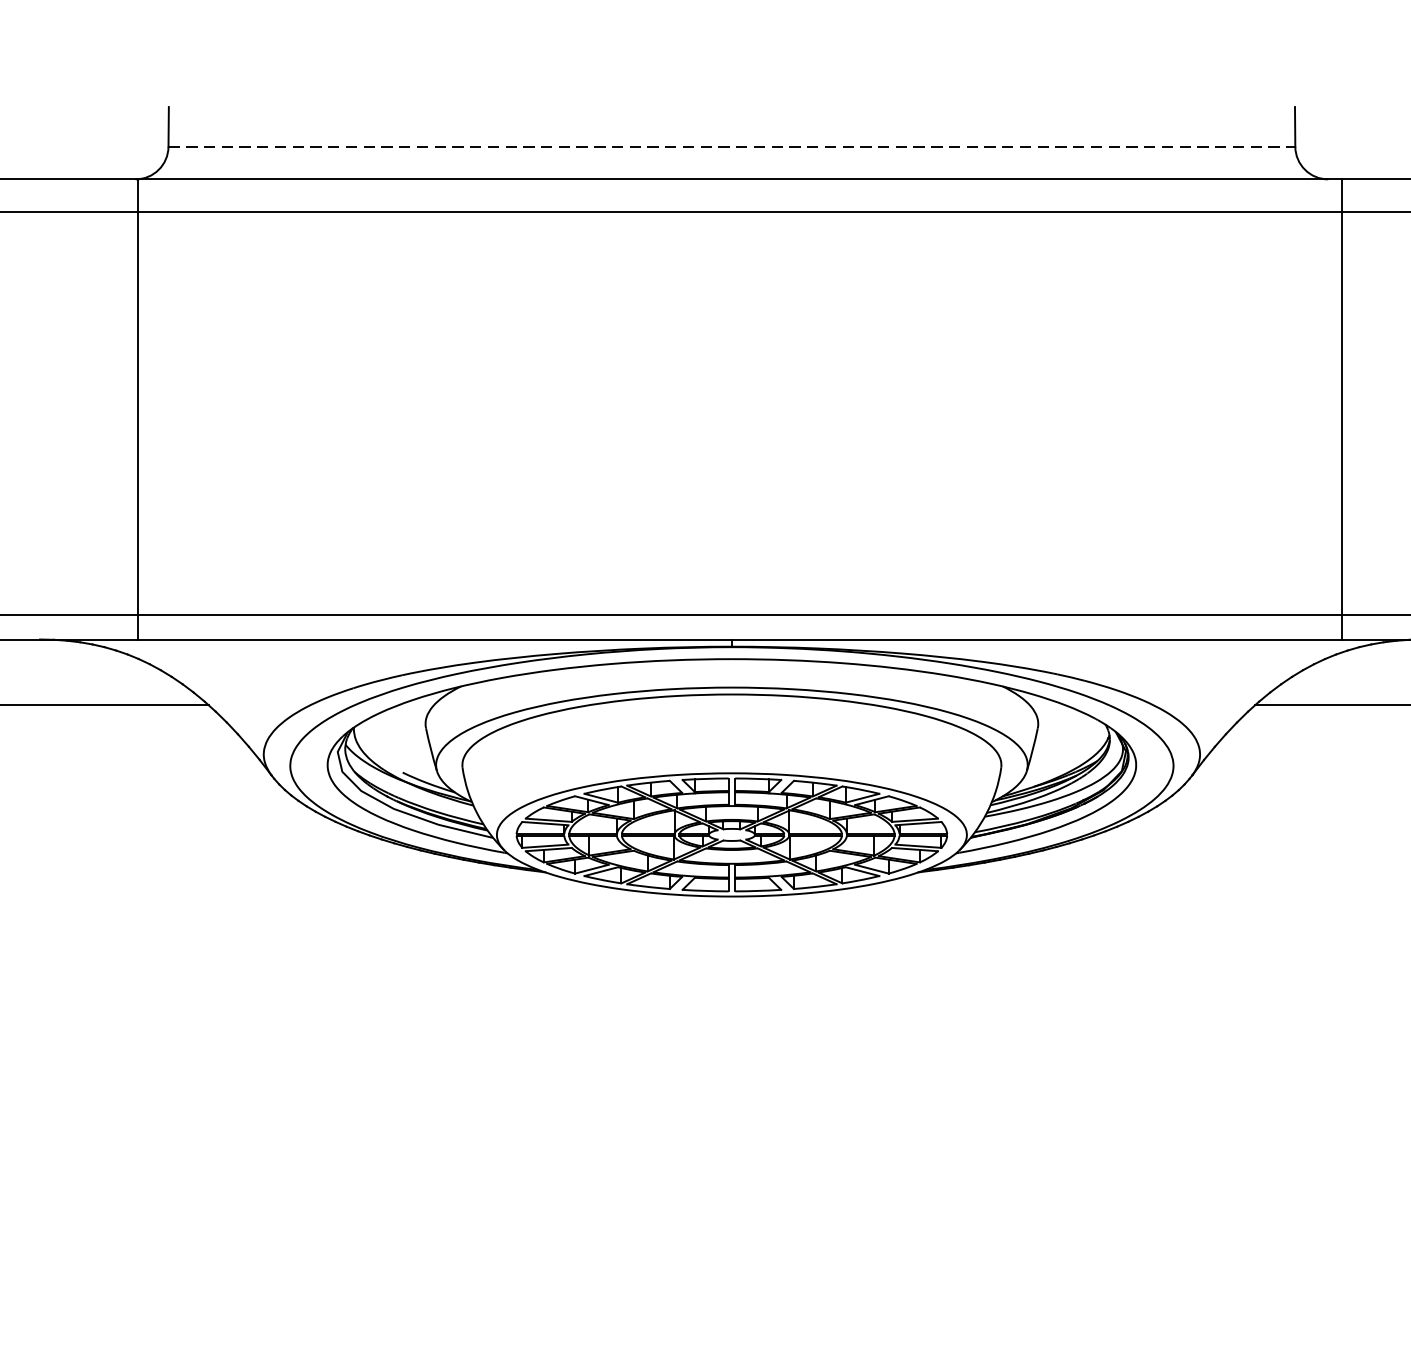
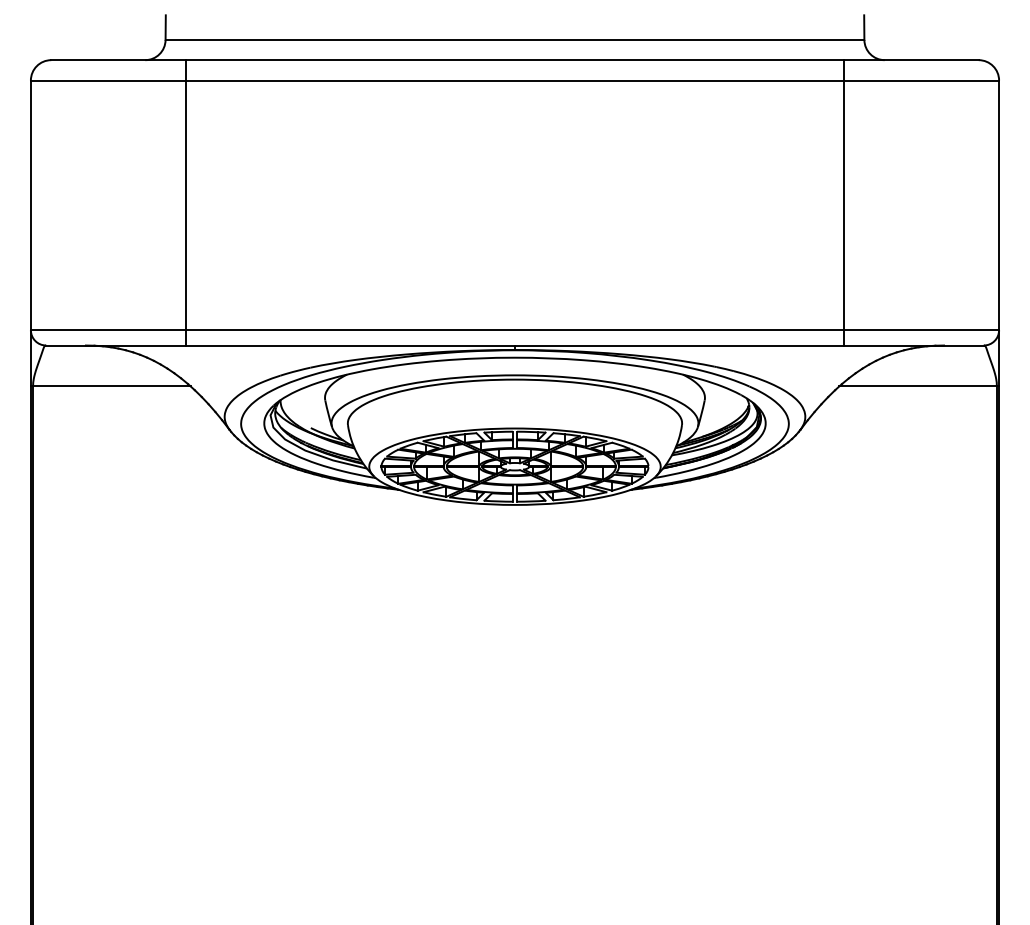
line: (732, 146) -> (515, 39), dashed -> solid
line: (137, 408) -> (185, 202), moved
line: (1342, 408) -> (844, 202), moved

